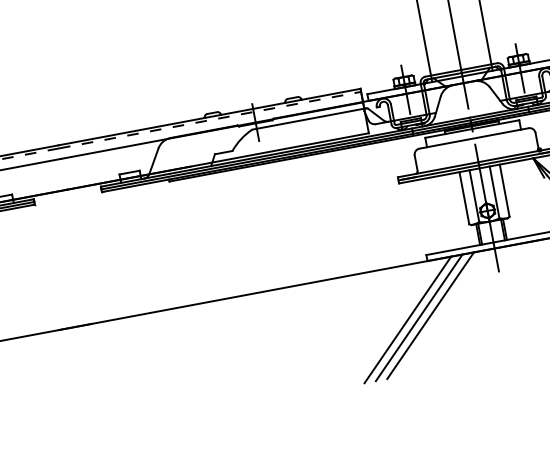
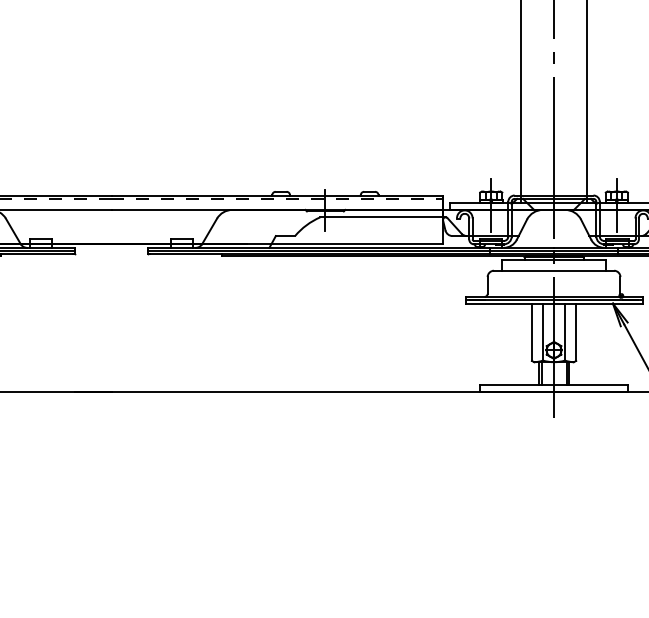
line: (430, 315) -> (472, 449), removed
line: (418, 317) -> (459, 449), removed
line: (407, 319) -> (447, 449), removed

